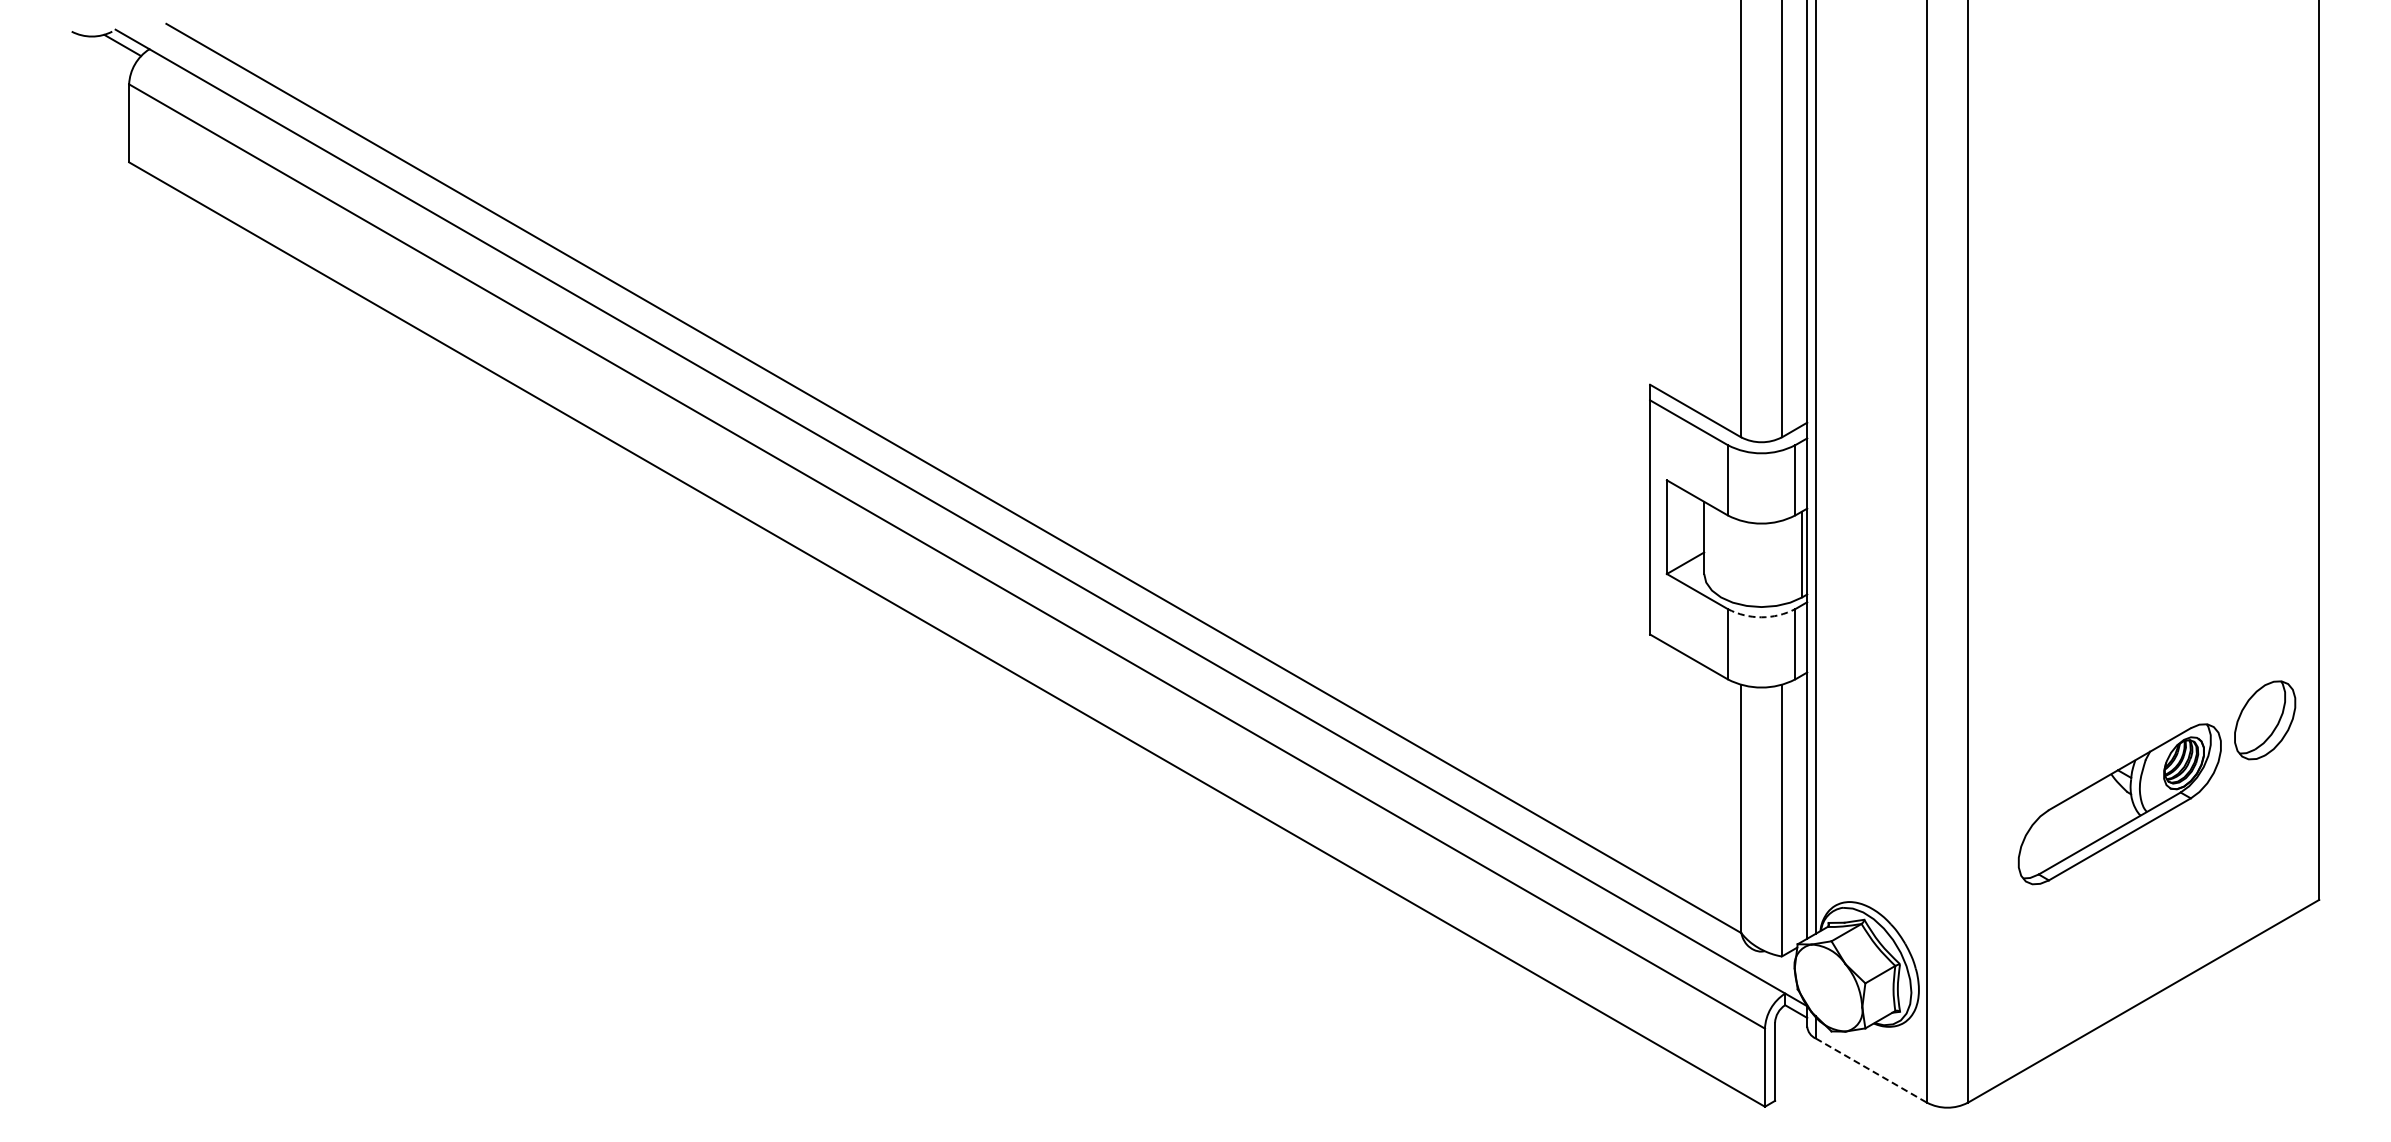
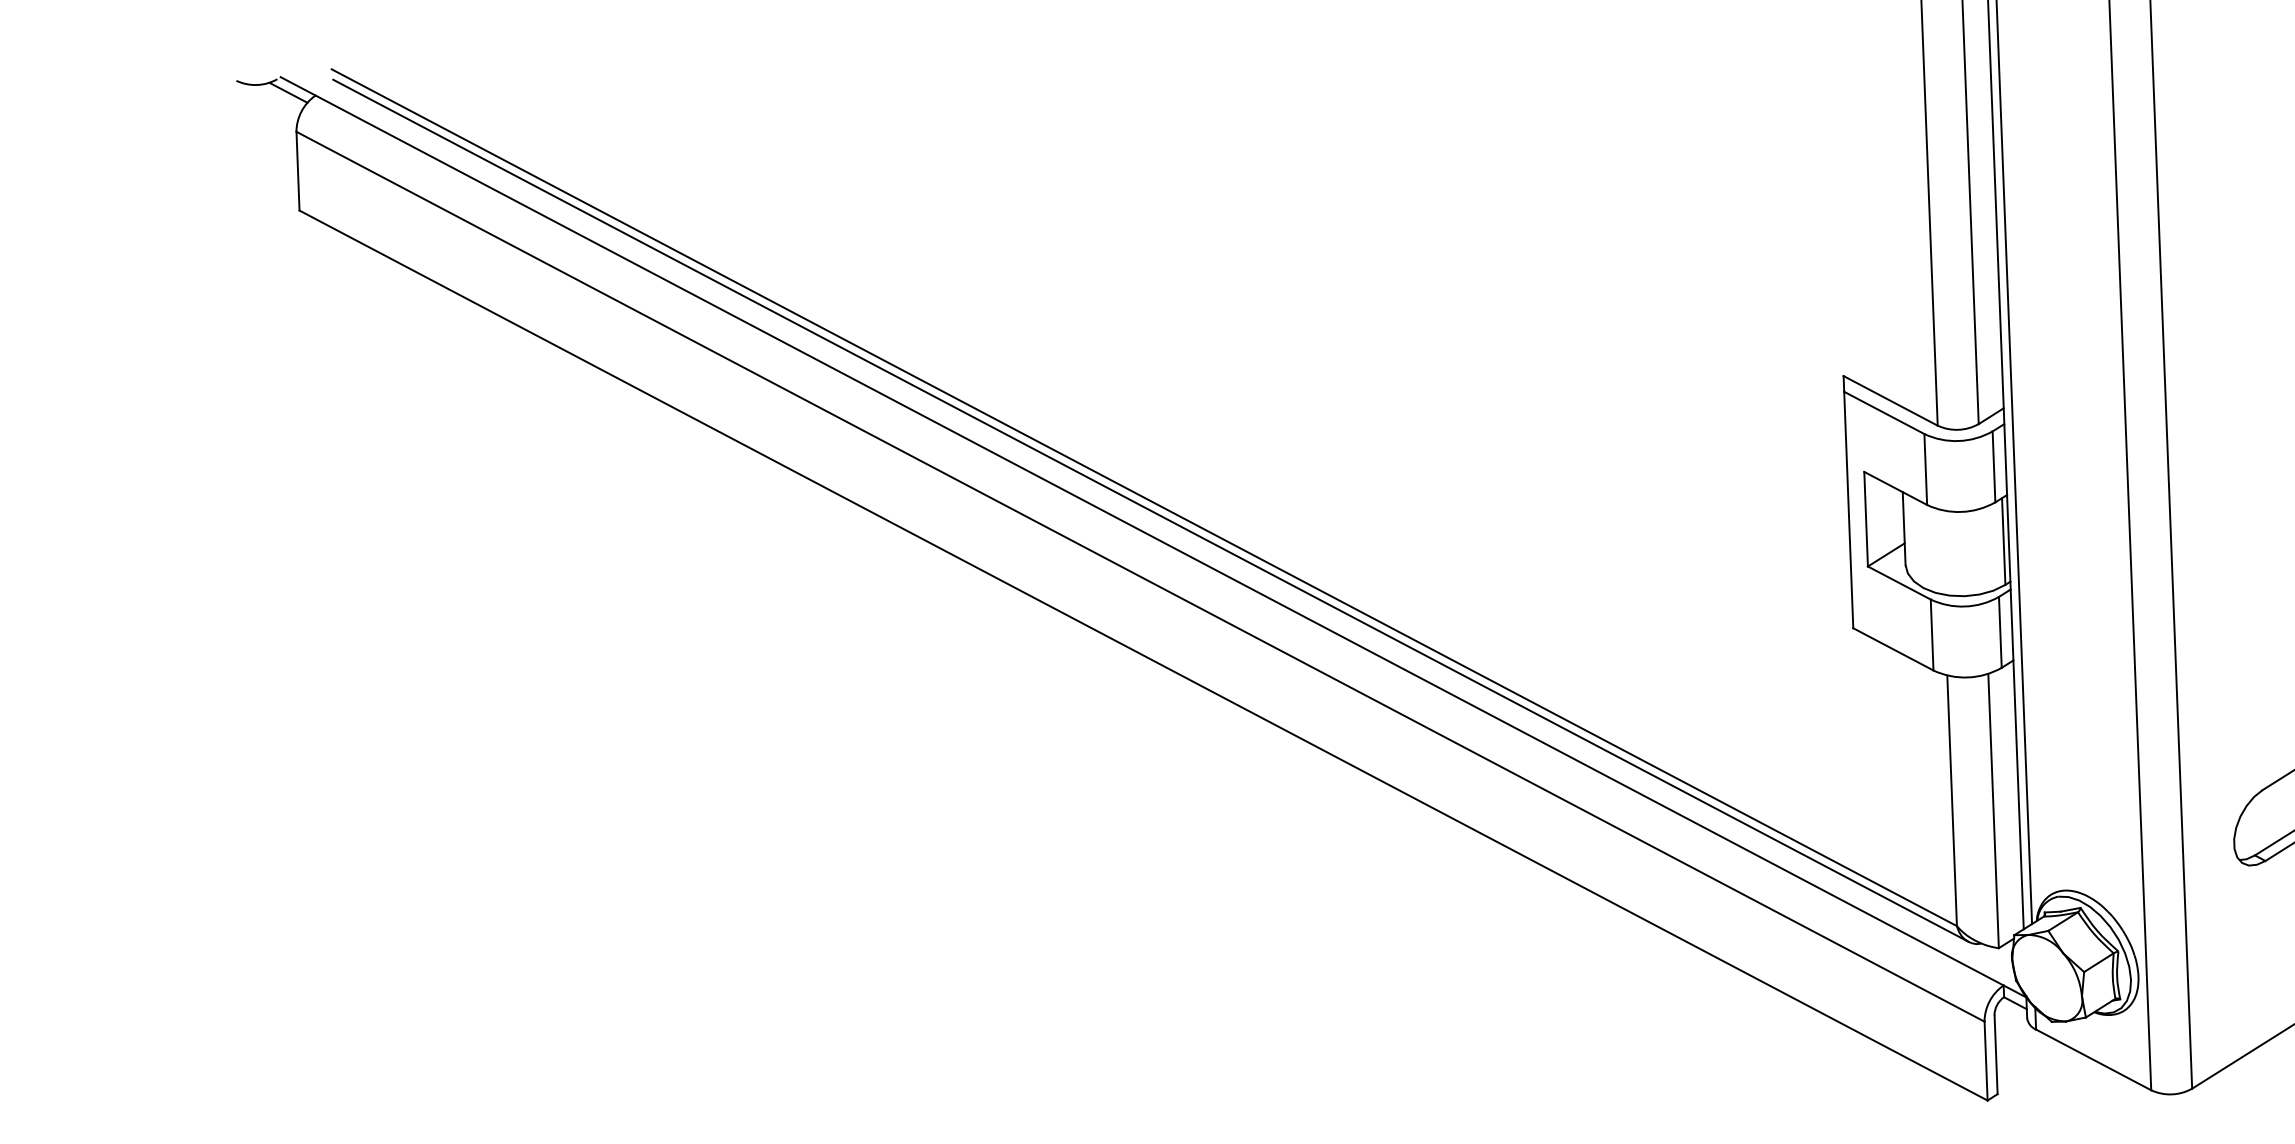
line: (959, 491) -> (1150, 510), added
arc: (1761, 617) -> (1965, 606), dashed -> solid
line: (1871, 1070) -> (2093, 1059), dashed -> solid

